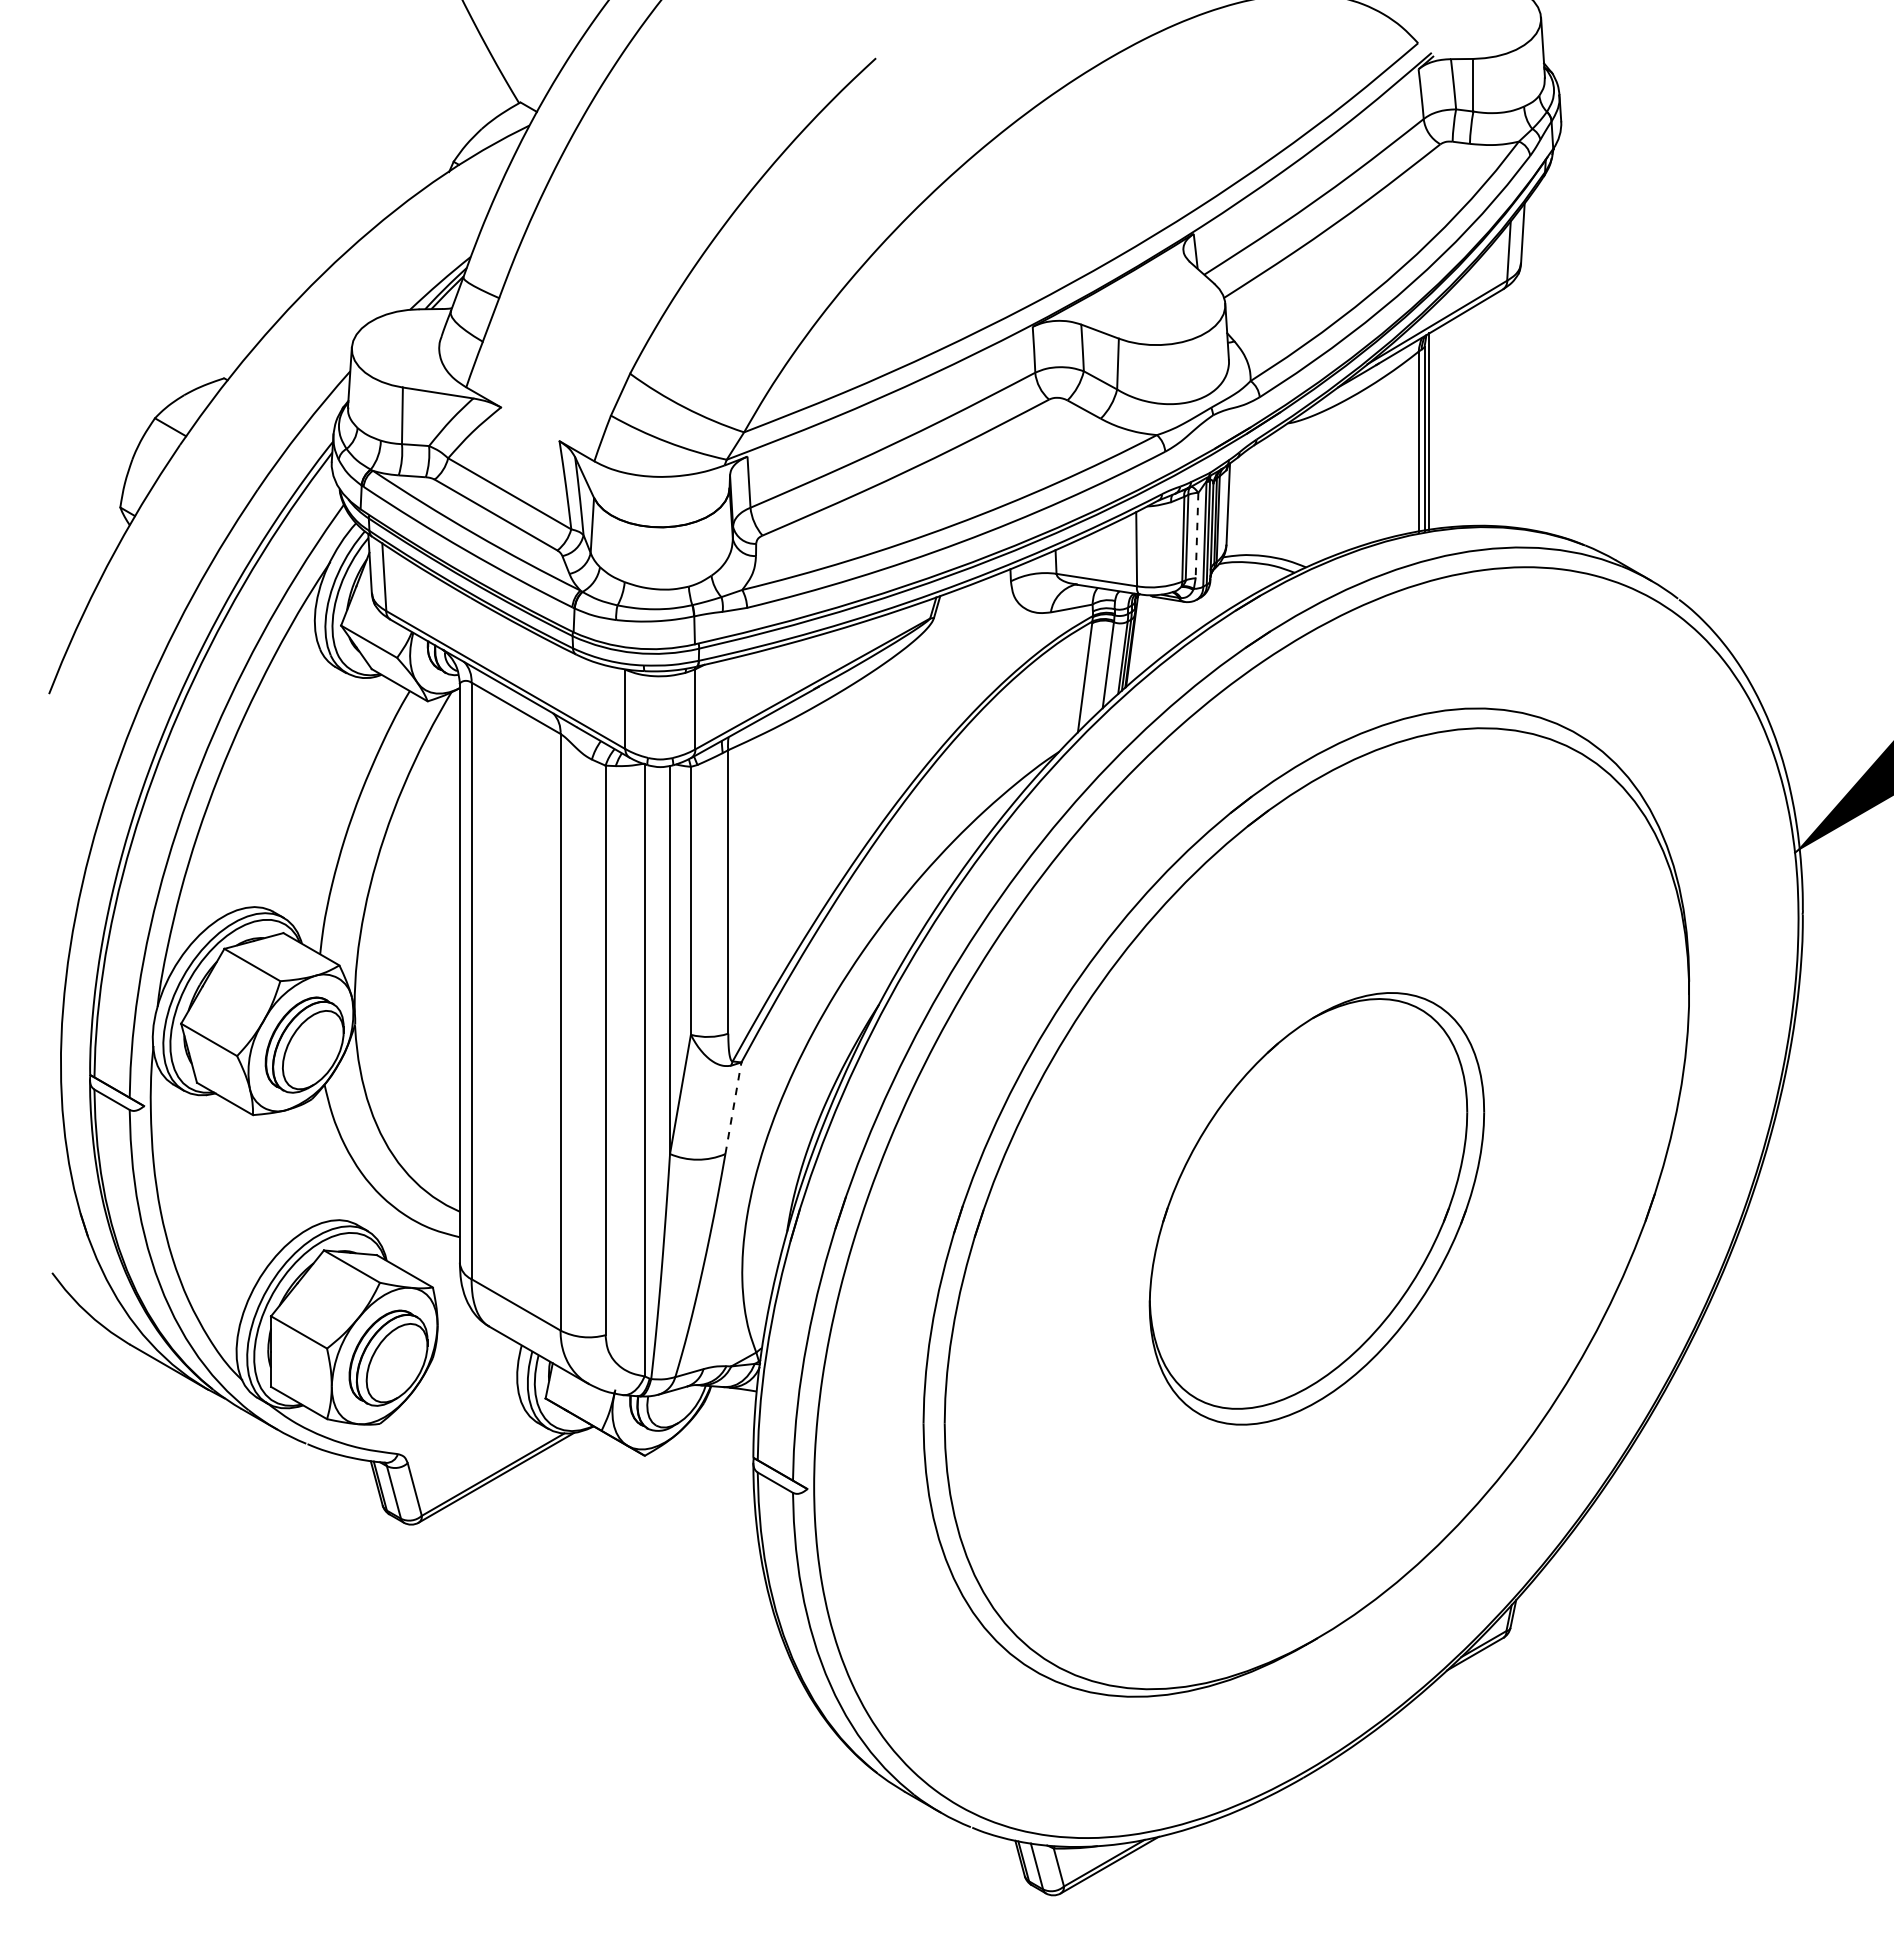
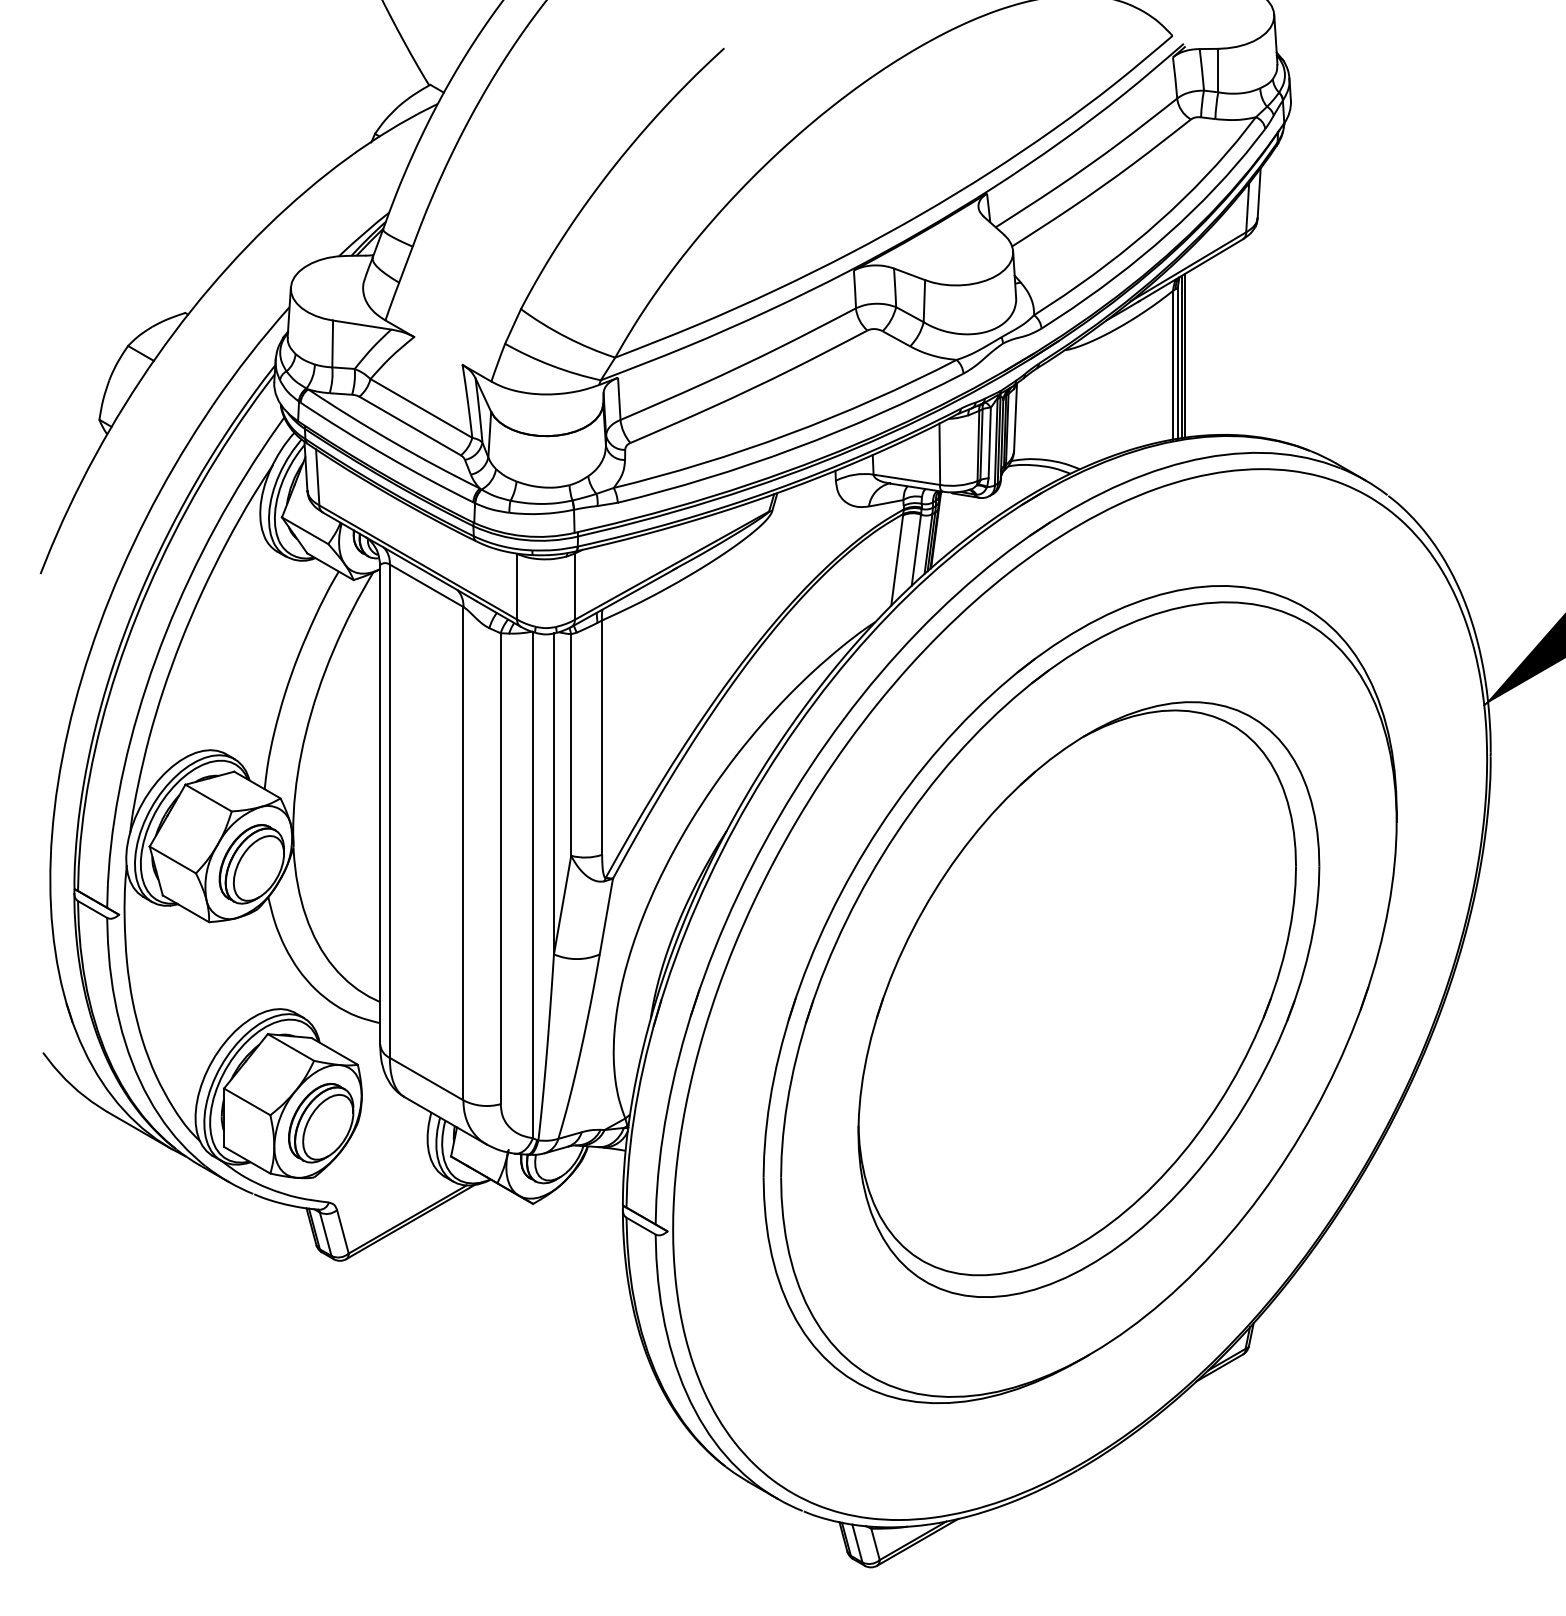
line: (1433, 430) -> (1185, 356), added
line: (1197, 535) -> (990, 442), dashed -> solid
line: (733, 1108) -> (606, 916), dashed -> solid
part: (1316, 1208) -> (1088, 999), size x1.67

